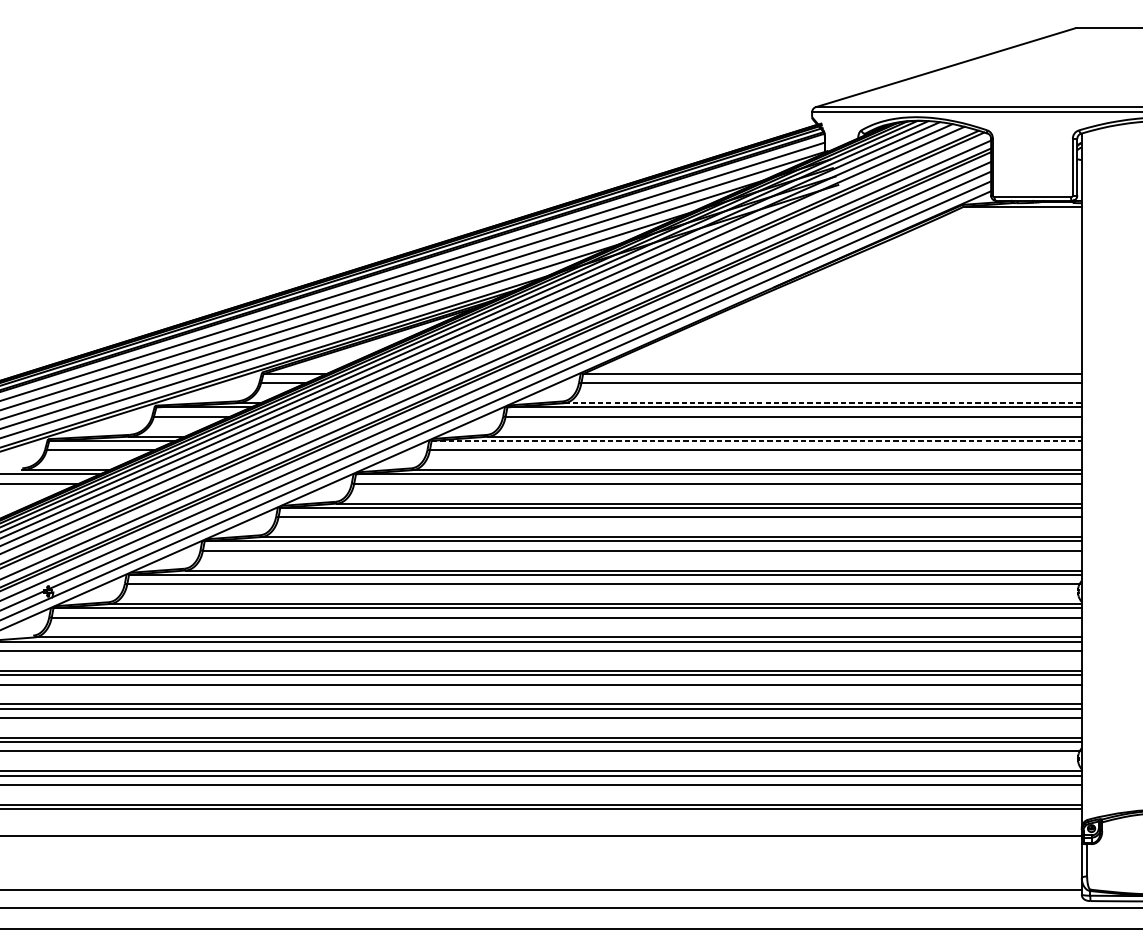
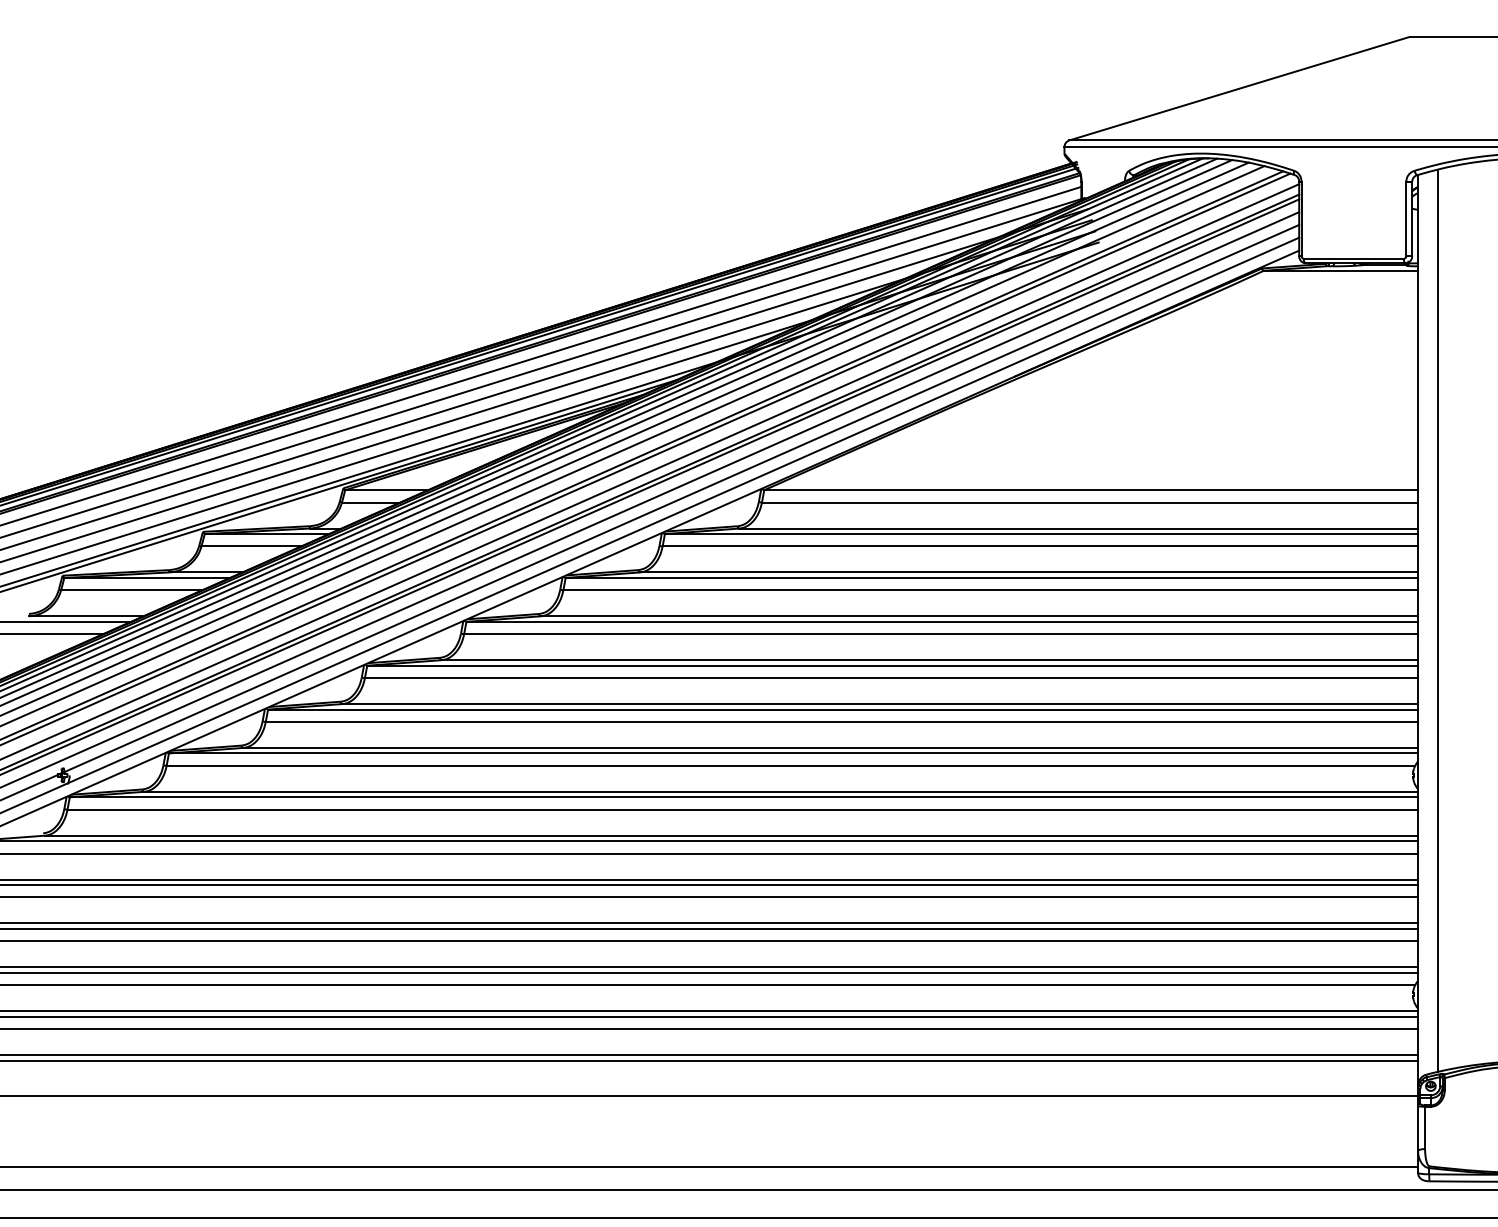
line: (823, 403) -> (1079, 528), dashed -> solid
line: (757, 440) -> (992, 577), dashed -> solid
line: (1096, 473) -> (1437, 620), added

